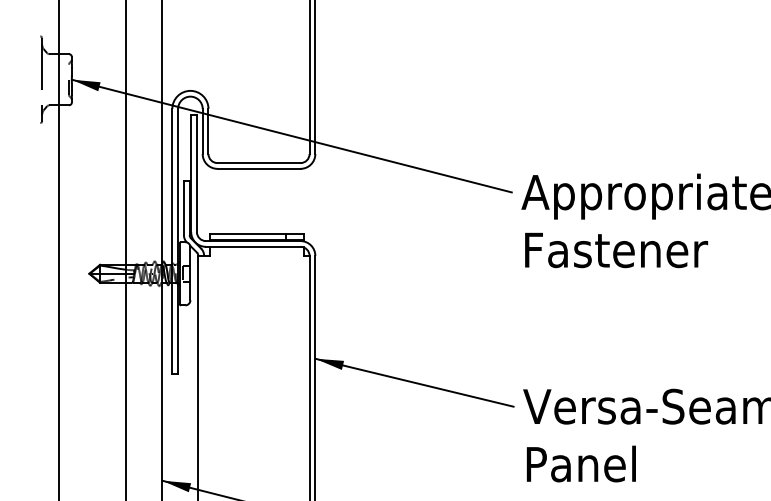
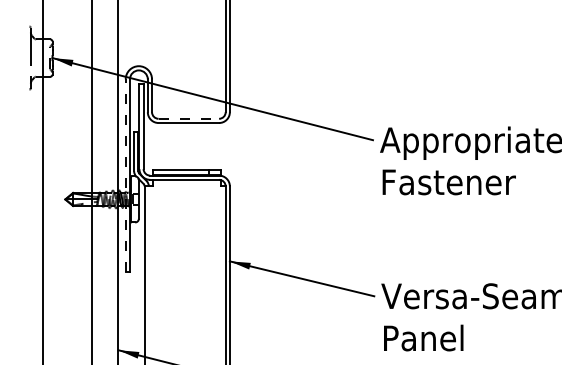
line: (259, 162) -> (189, 118), solid -> dashed
line: (172, 240) -> (125, 175), solid -> dashed

